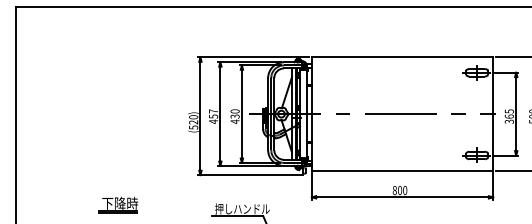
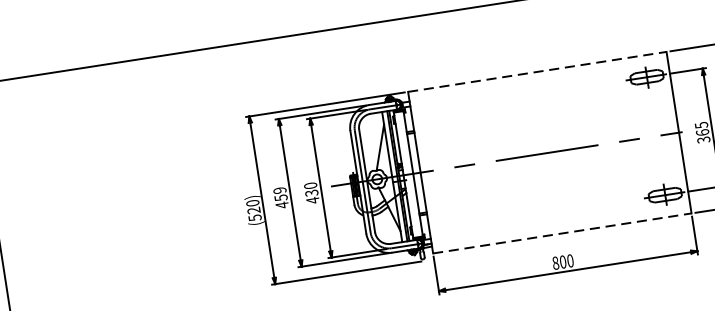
line: (402, 57) -> (537, 71), solid -> dashed
text: (213, 111) -> (279, 190), 457 -> 459
line: (402, 170) -> (562, 232), solid -> dashed

